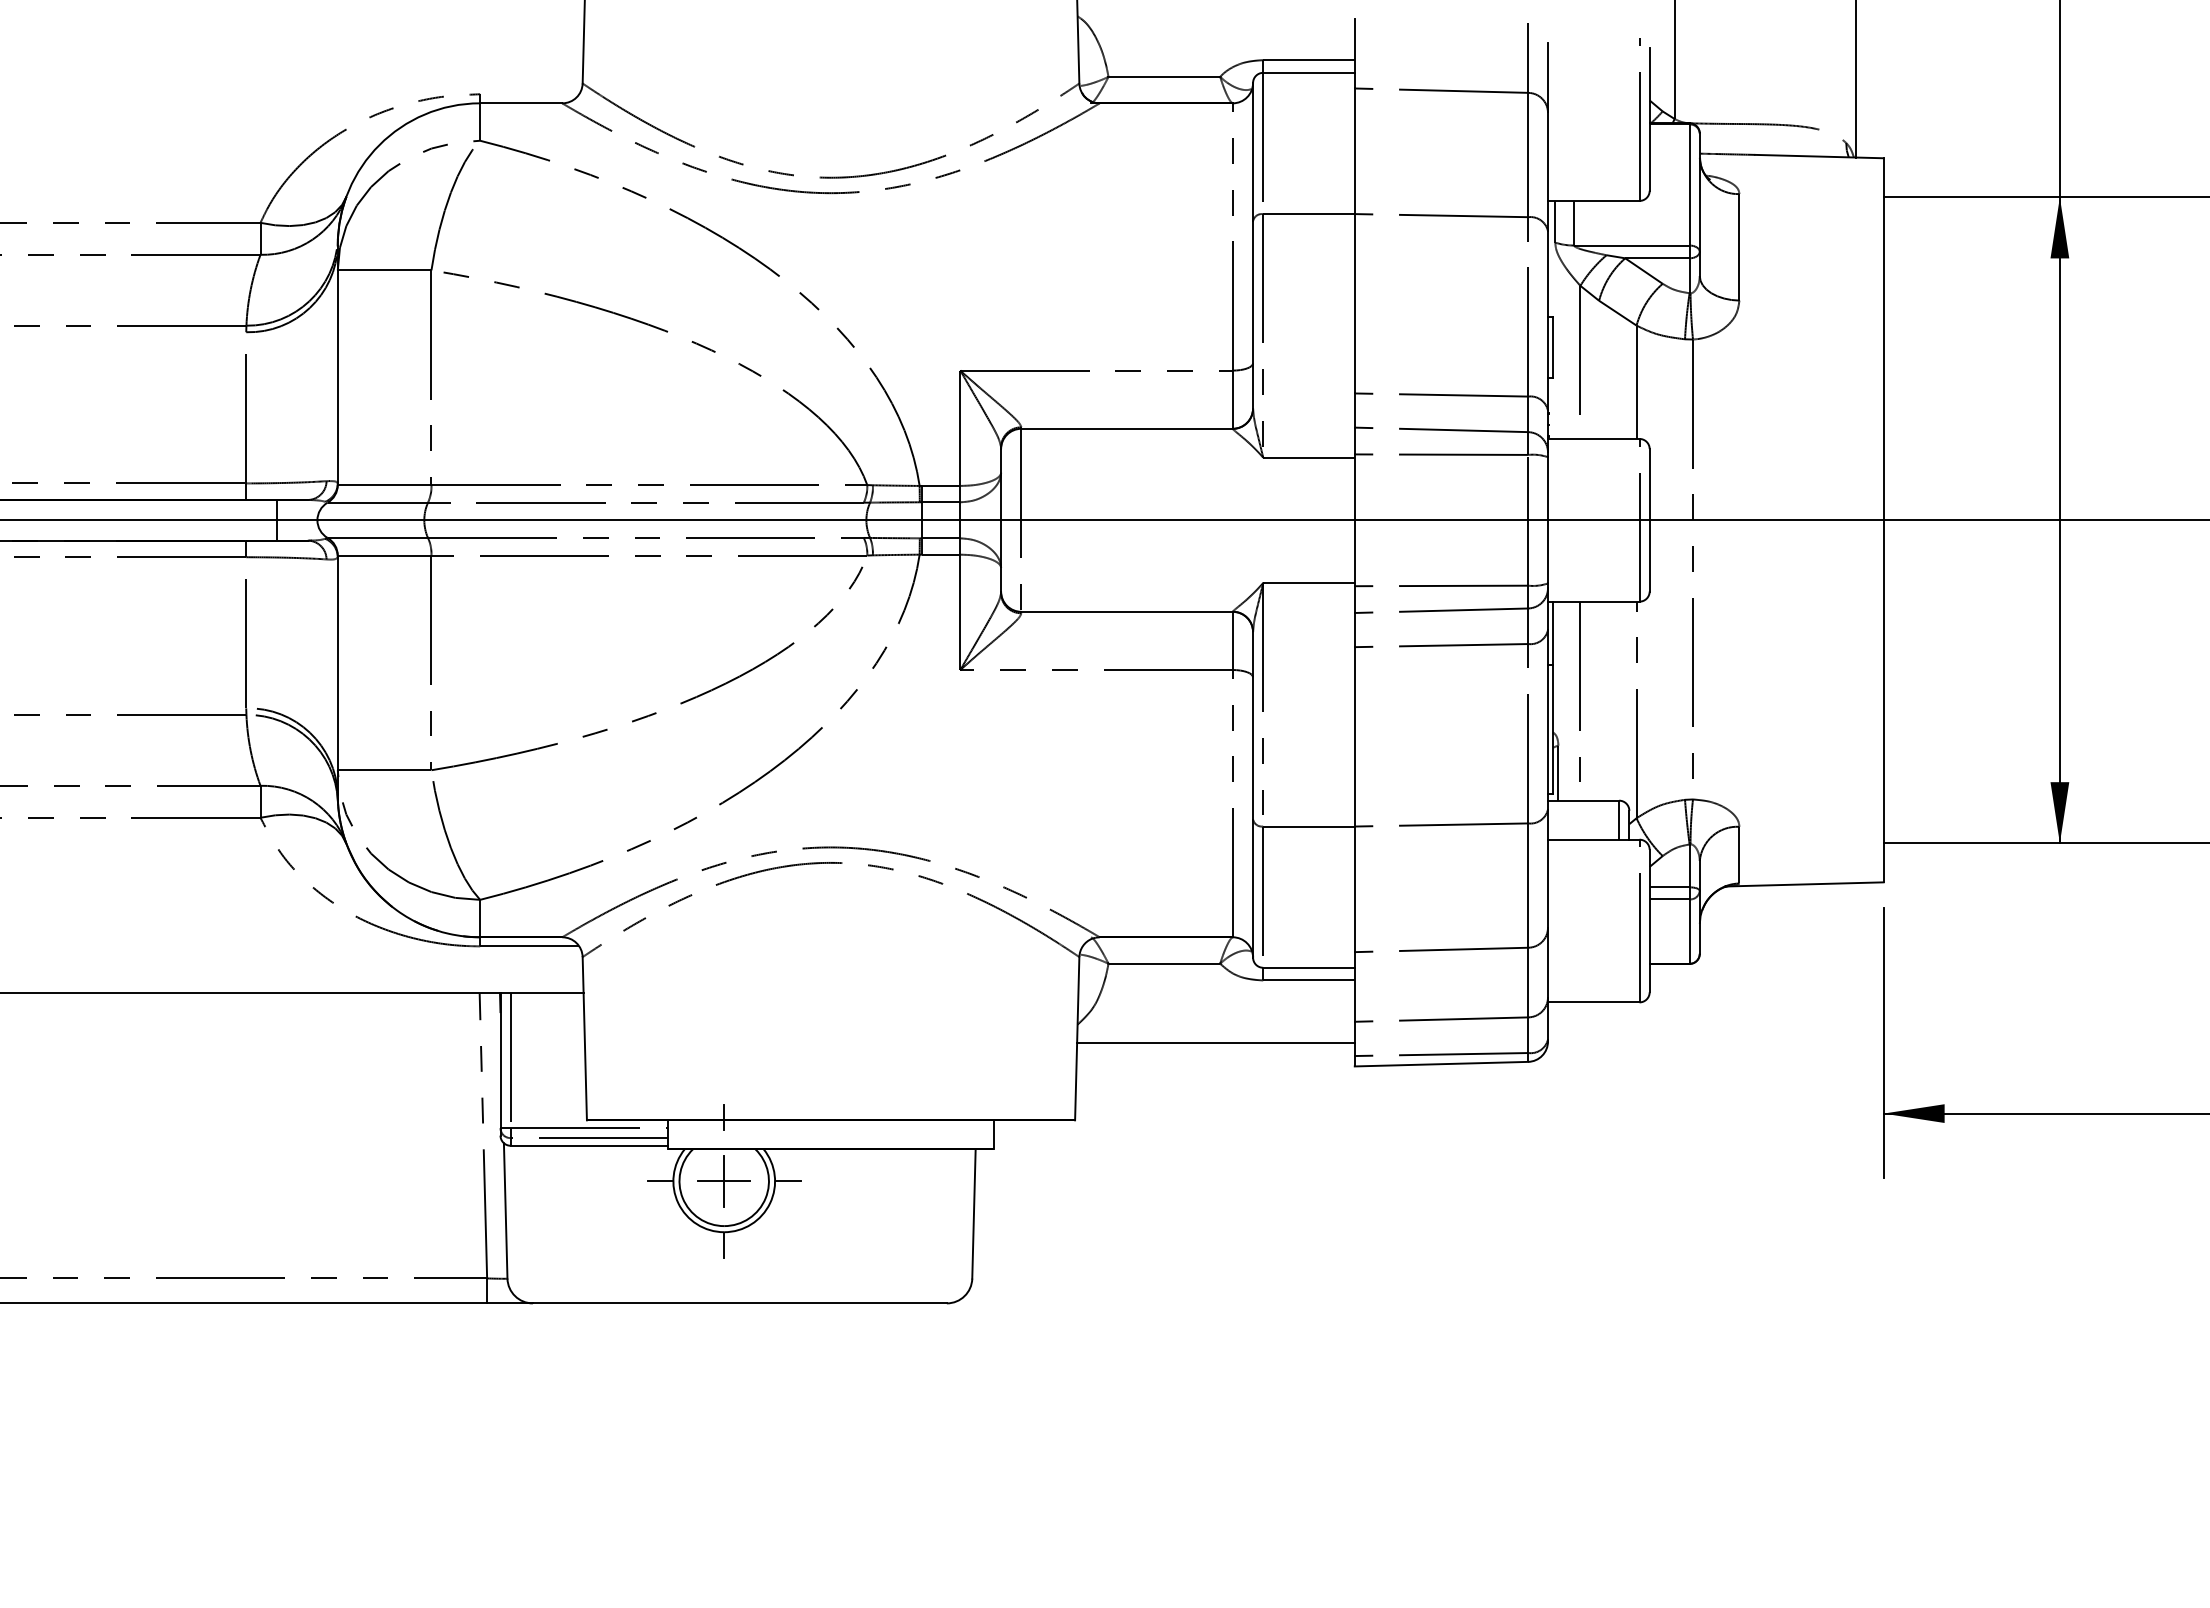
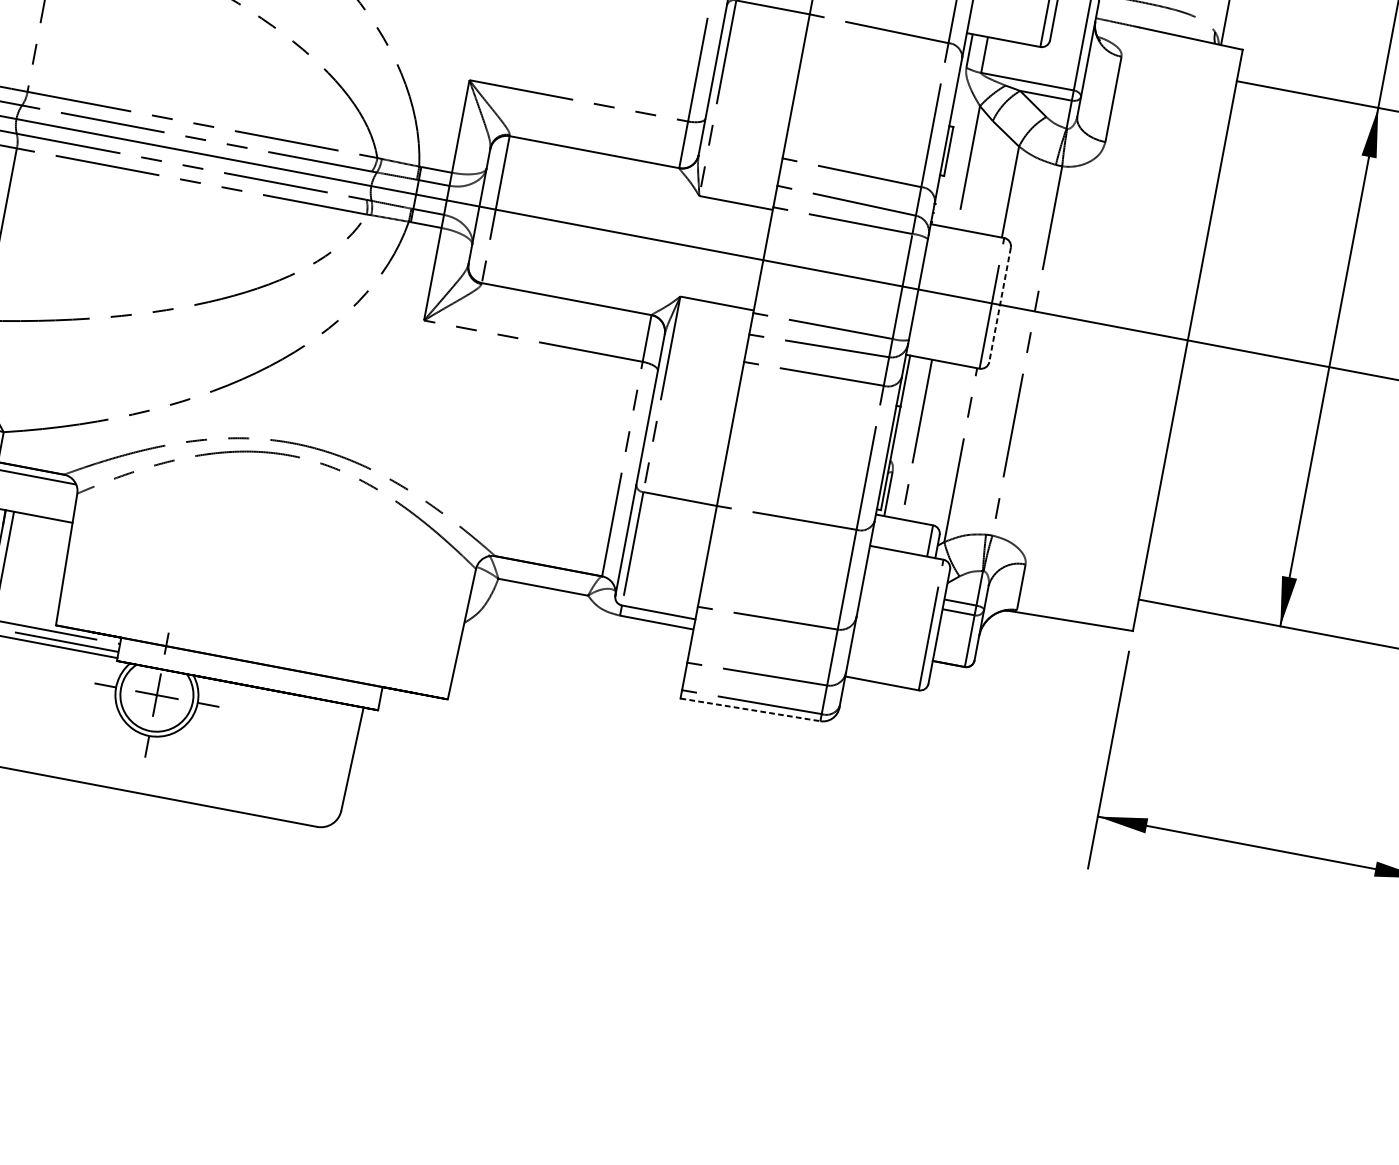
line: (1649, 520) -> (999, 305), solid -> dashed
line: (1215, 1043) -> (572, 659), removed
line: (1441, 1064) -> (750, 710), solid -> dashed

